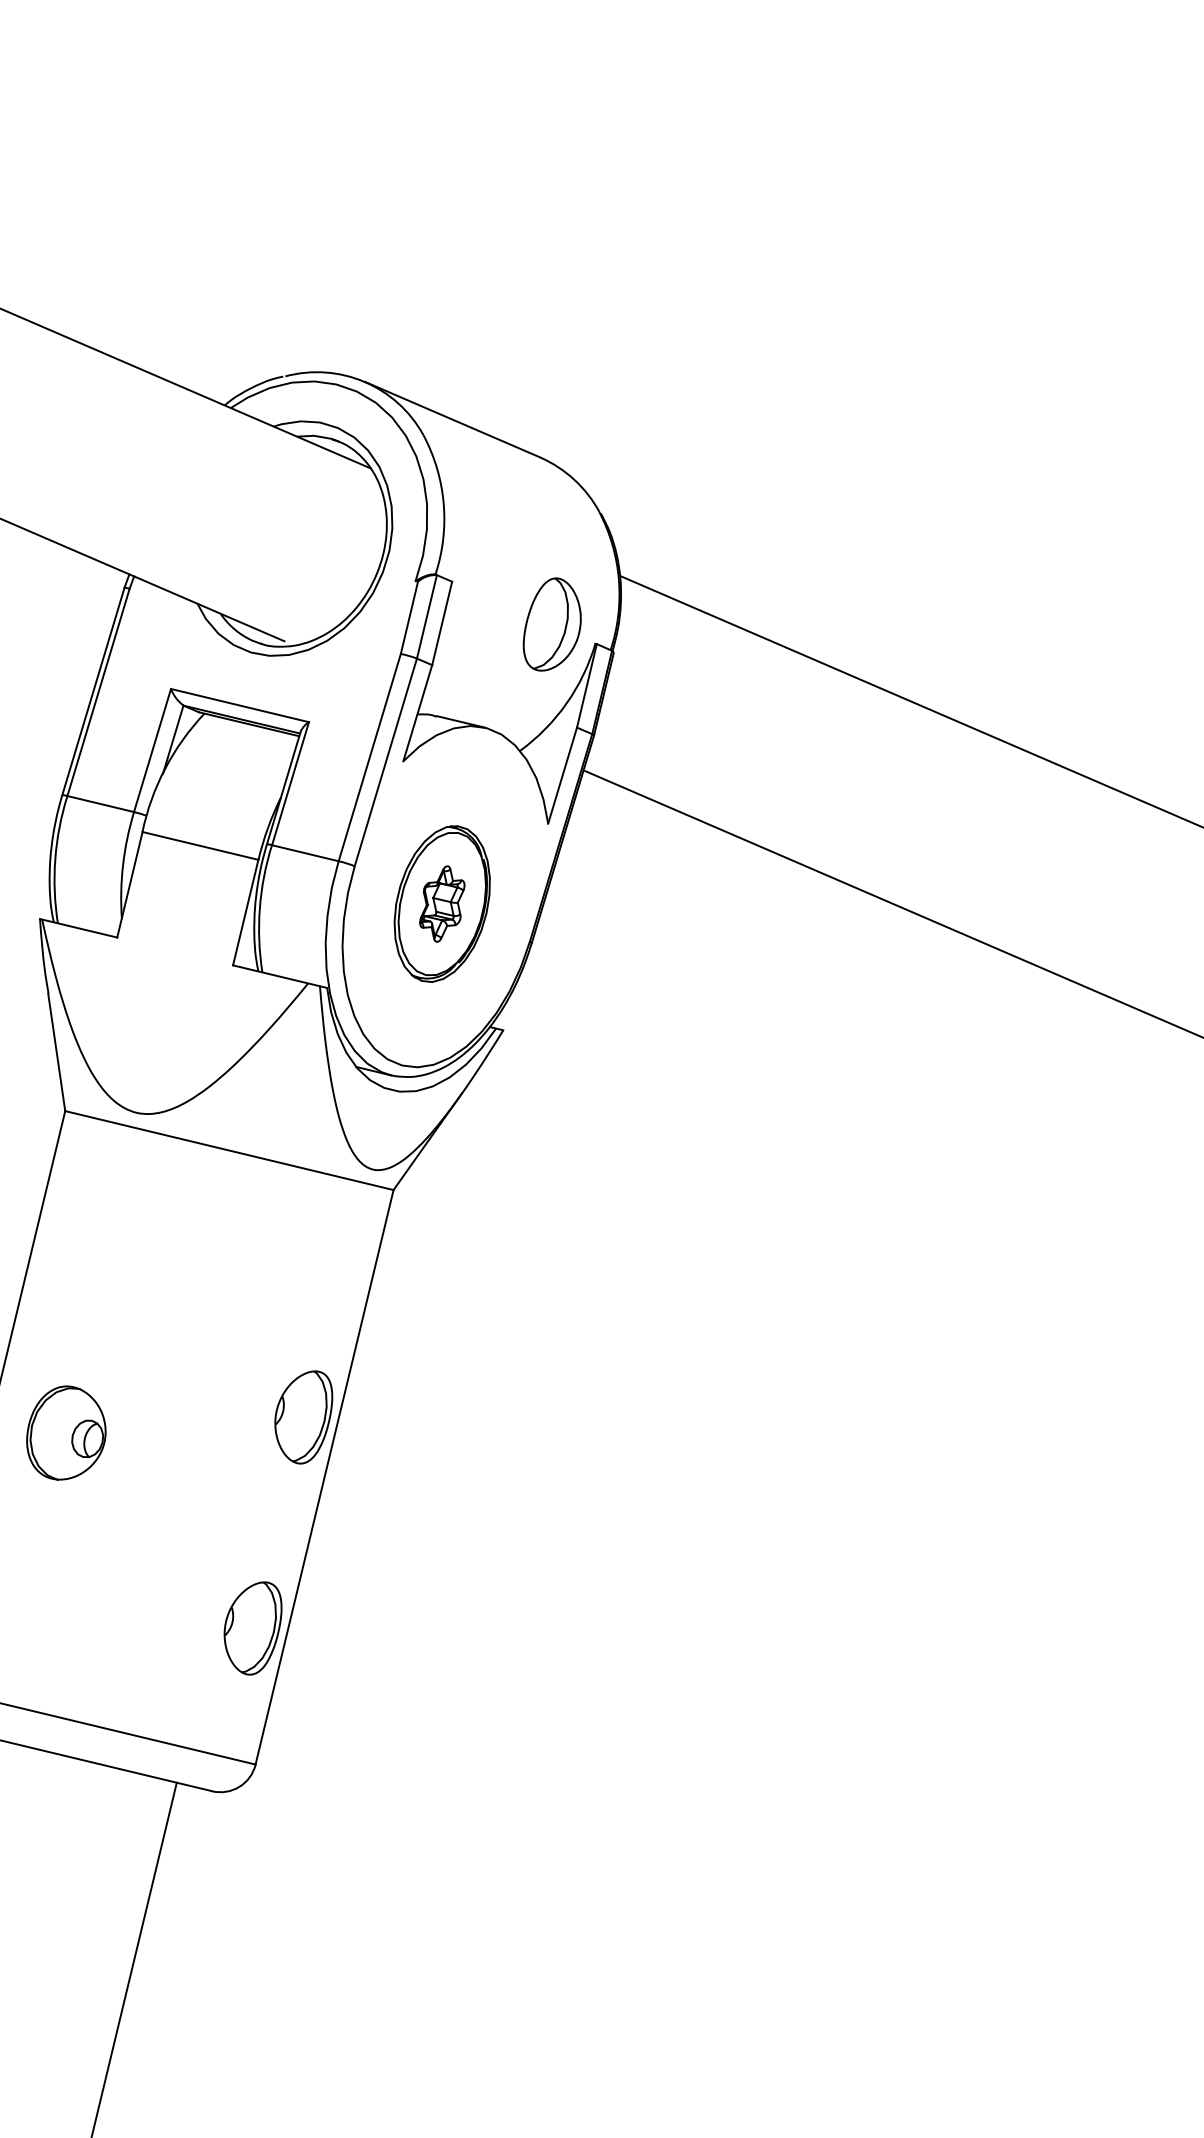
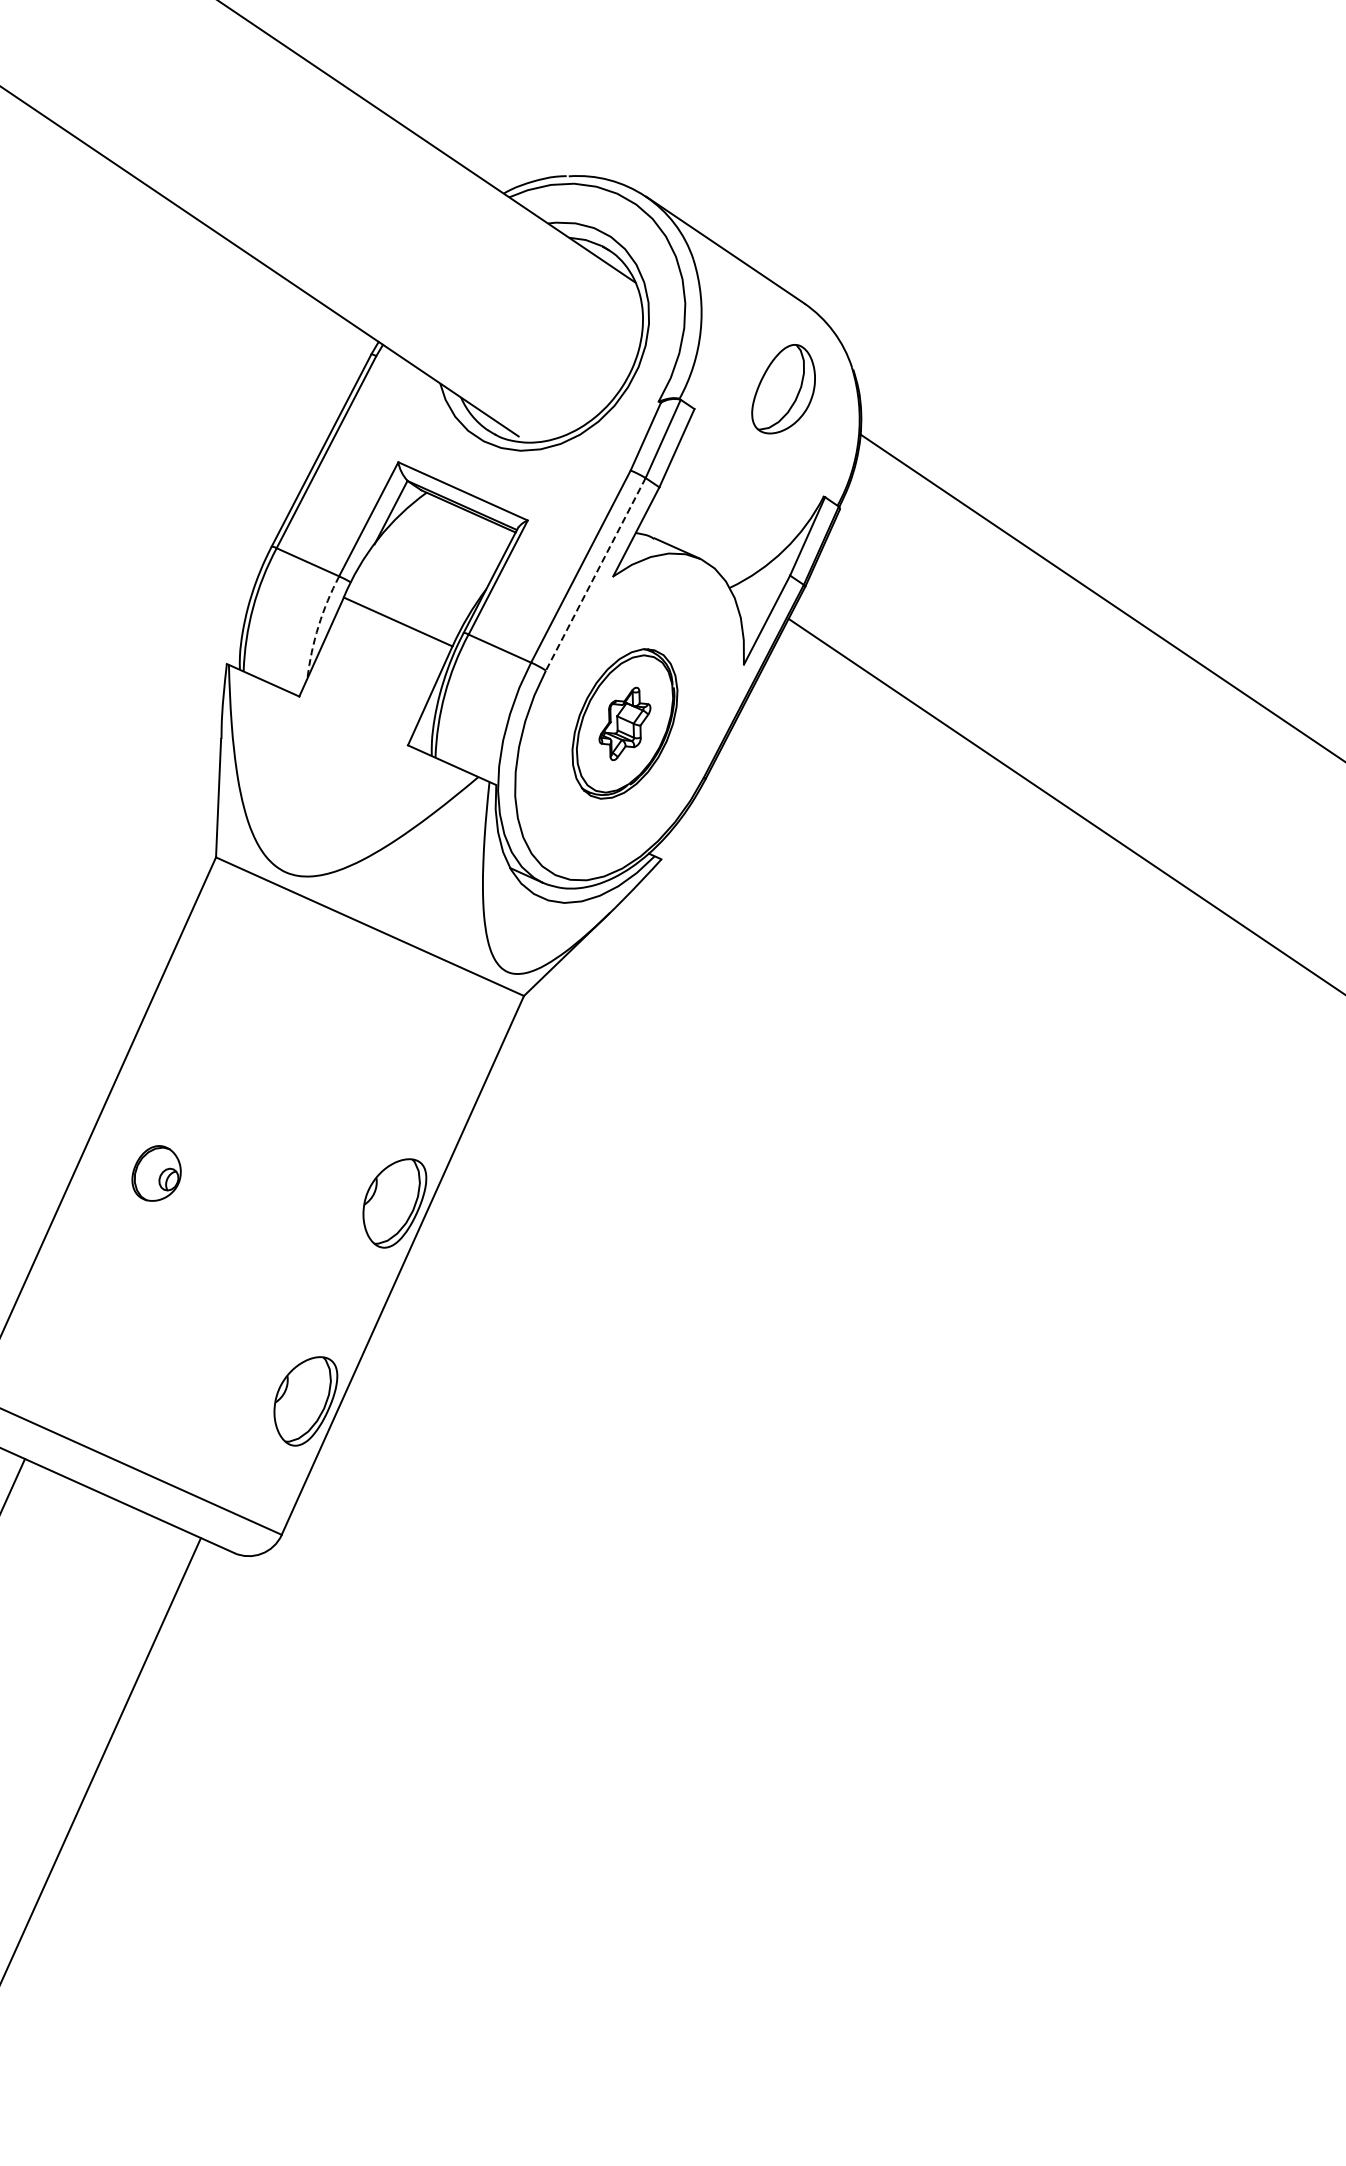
part: (550, 624) -> (783, 389), moved
line: (385, 762) -> (595, 574), solid -> dashed
arc: (123, 865) -> (318, 626), solid -> dashed
part: (65, 1432) -> (156, 1173), size x0.6

